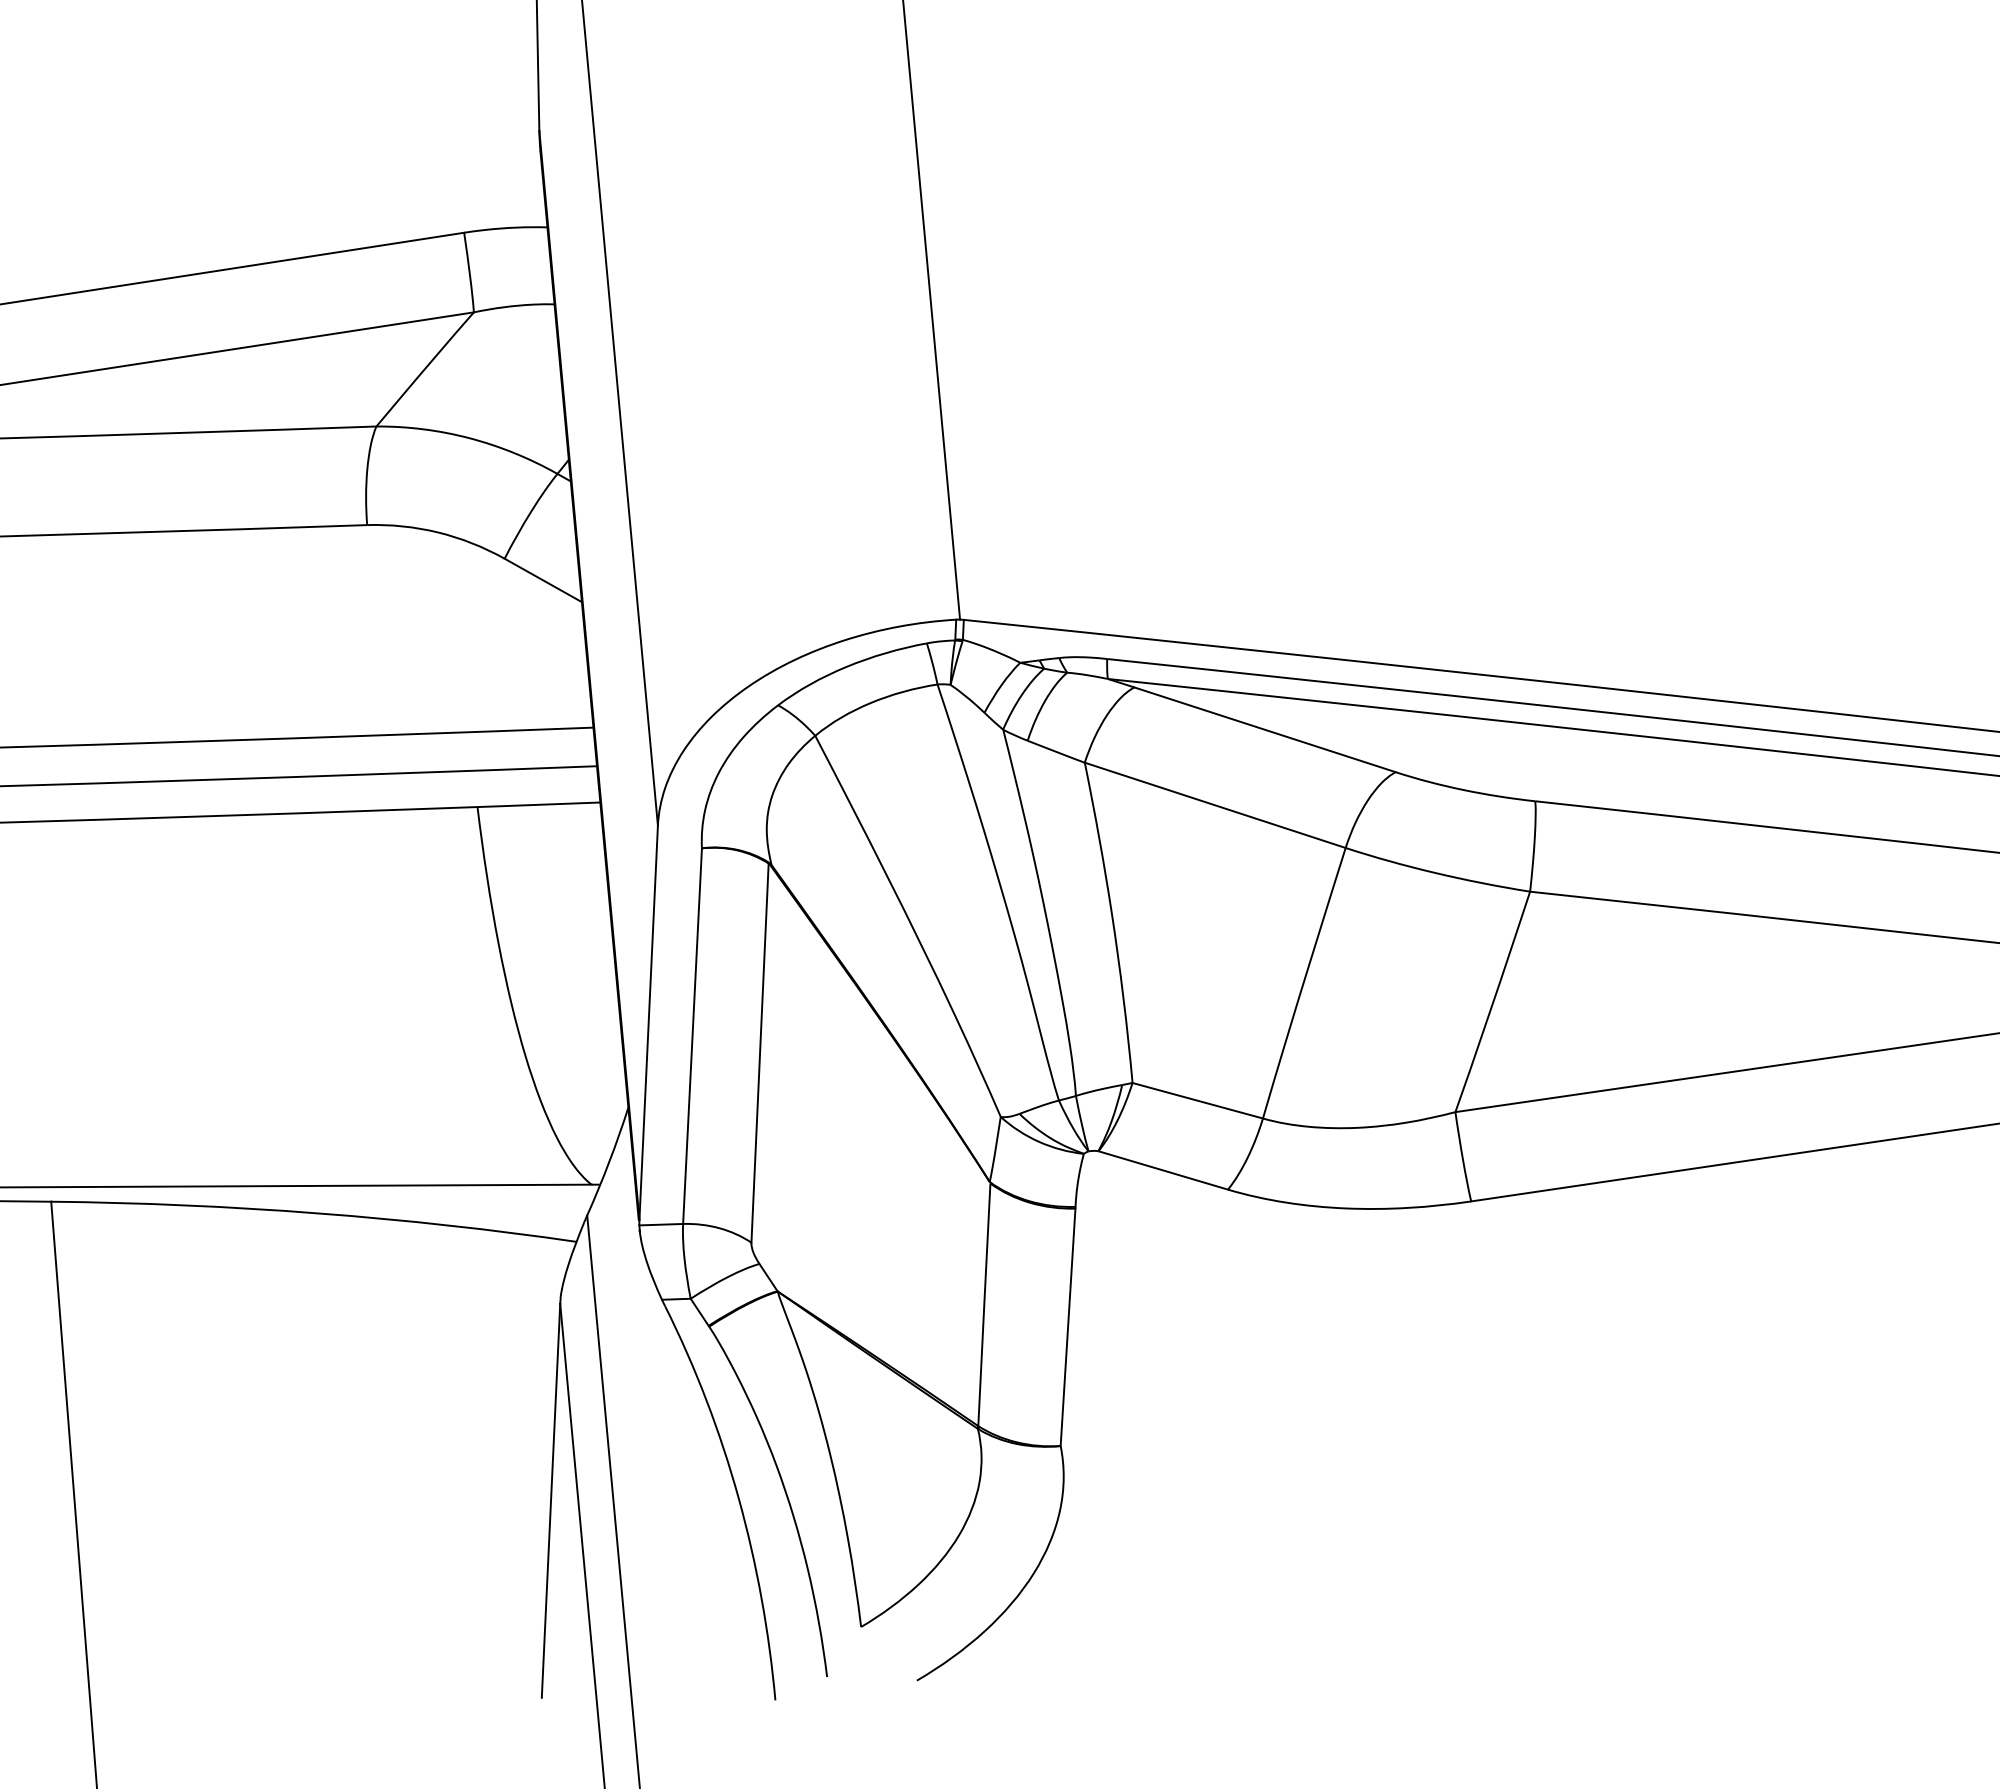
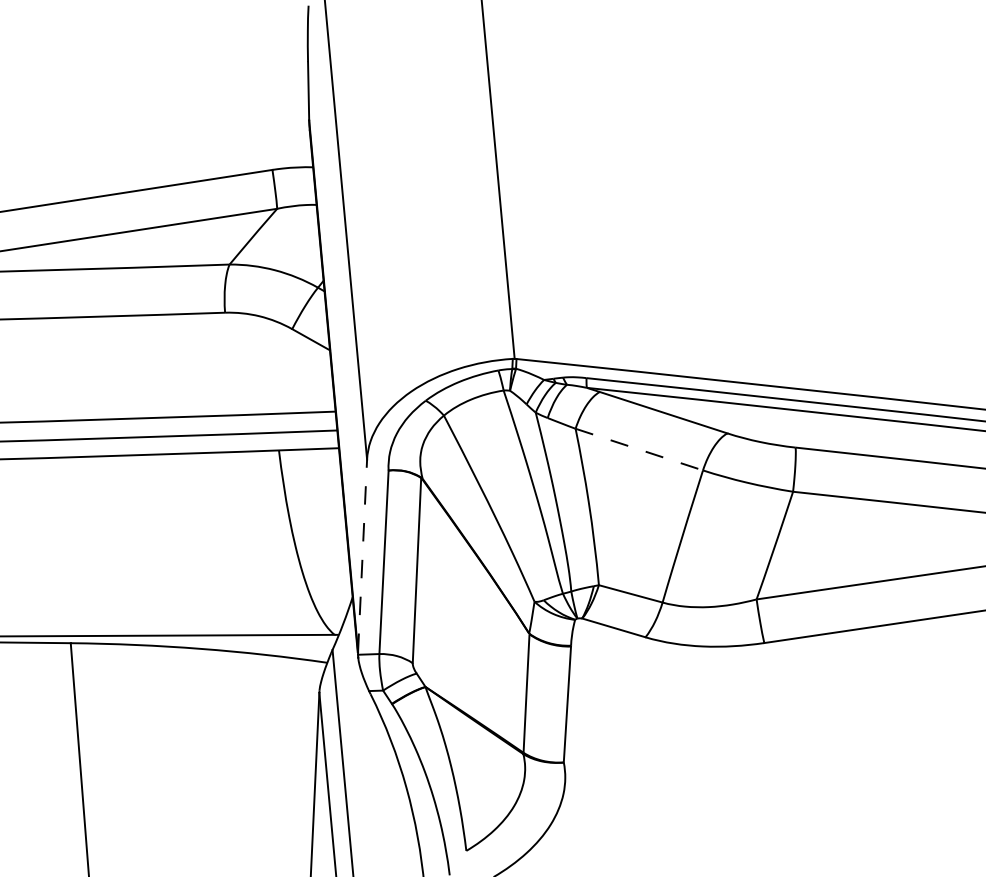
line: (1215, 805) -> (639, 449), solid -> dashed
line: (648, 1022) -> (362, 555), solid -> dashed

